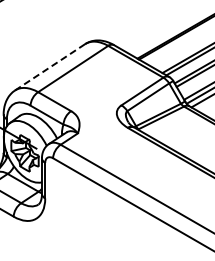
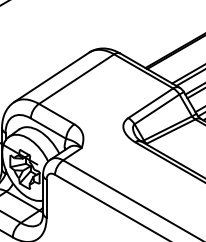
line: (50, 67) -> (52, 77), dashed -> solid

